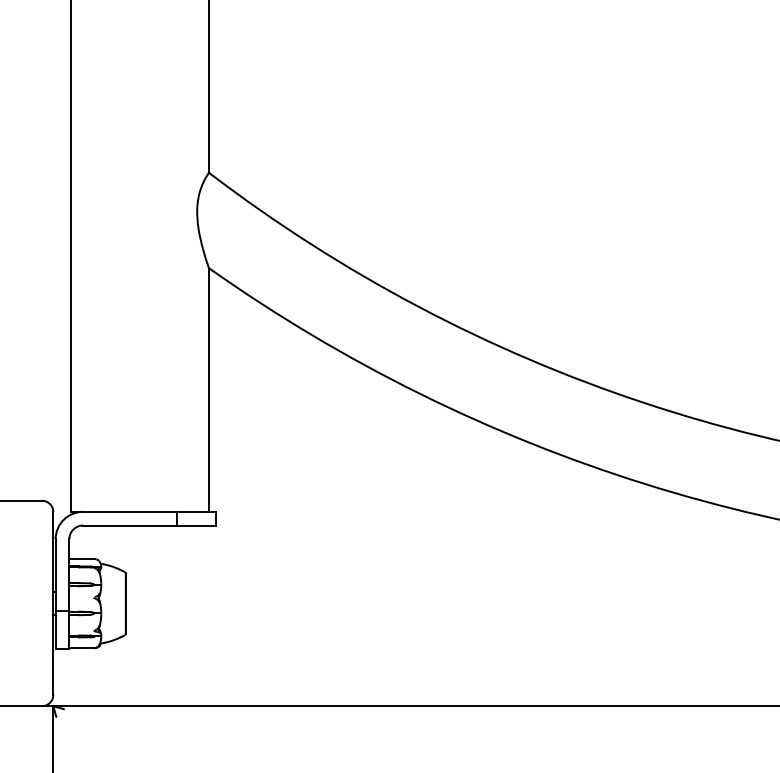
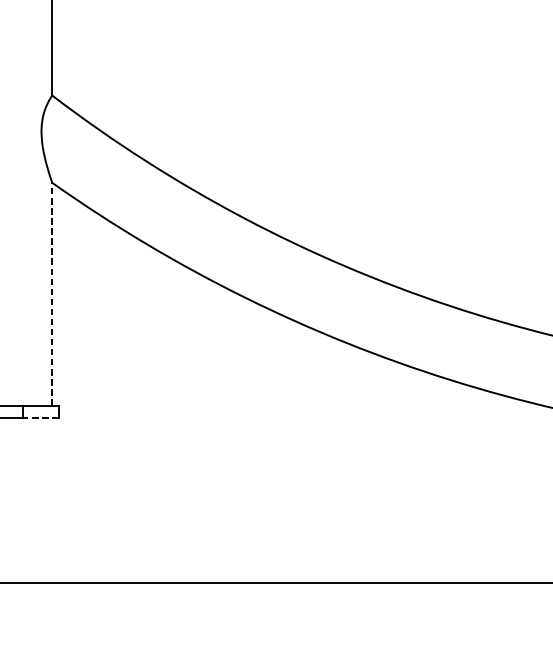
line: (208, 390) -> (51, 294), solid -> dashed
line: (196, 525) -> (40, 418), solid -> dashed

